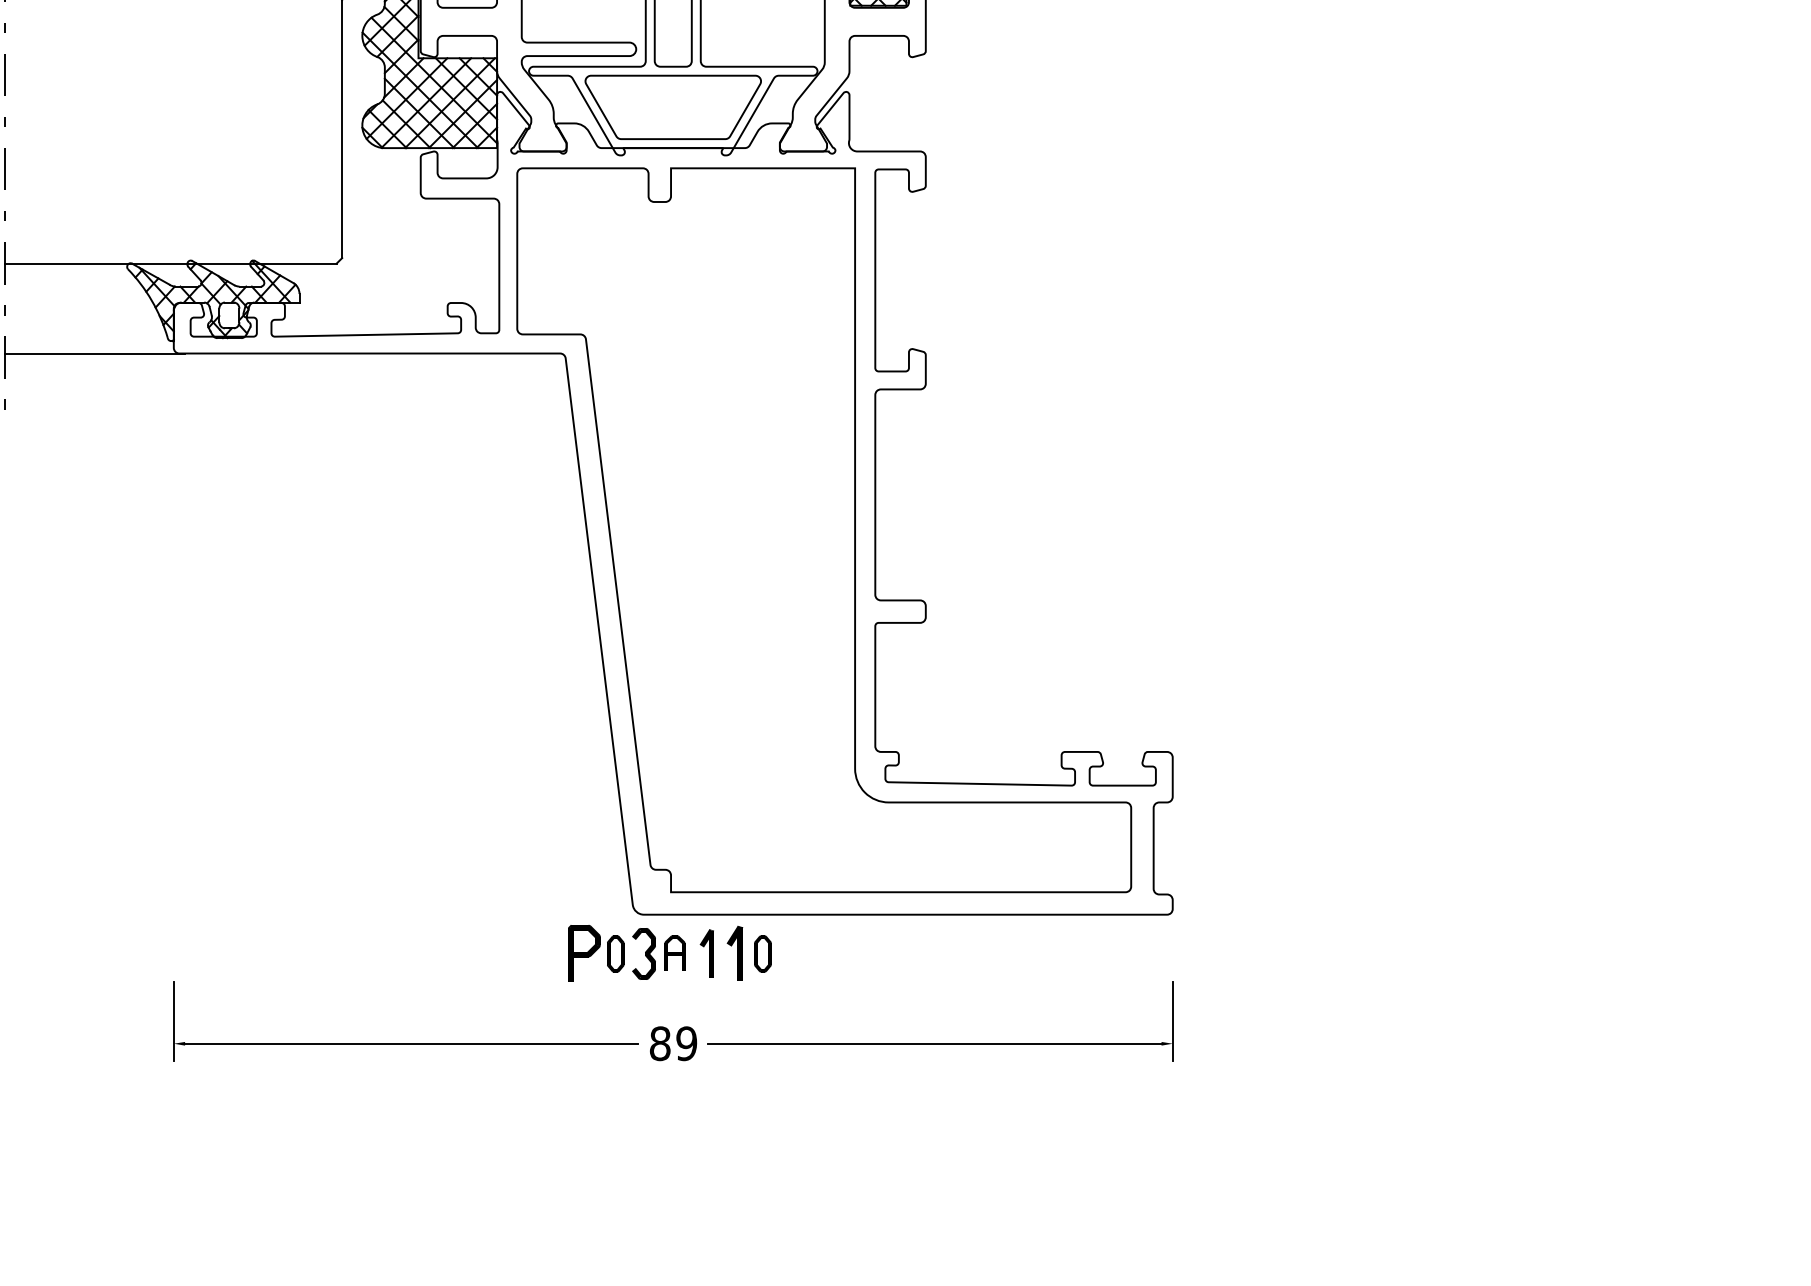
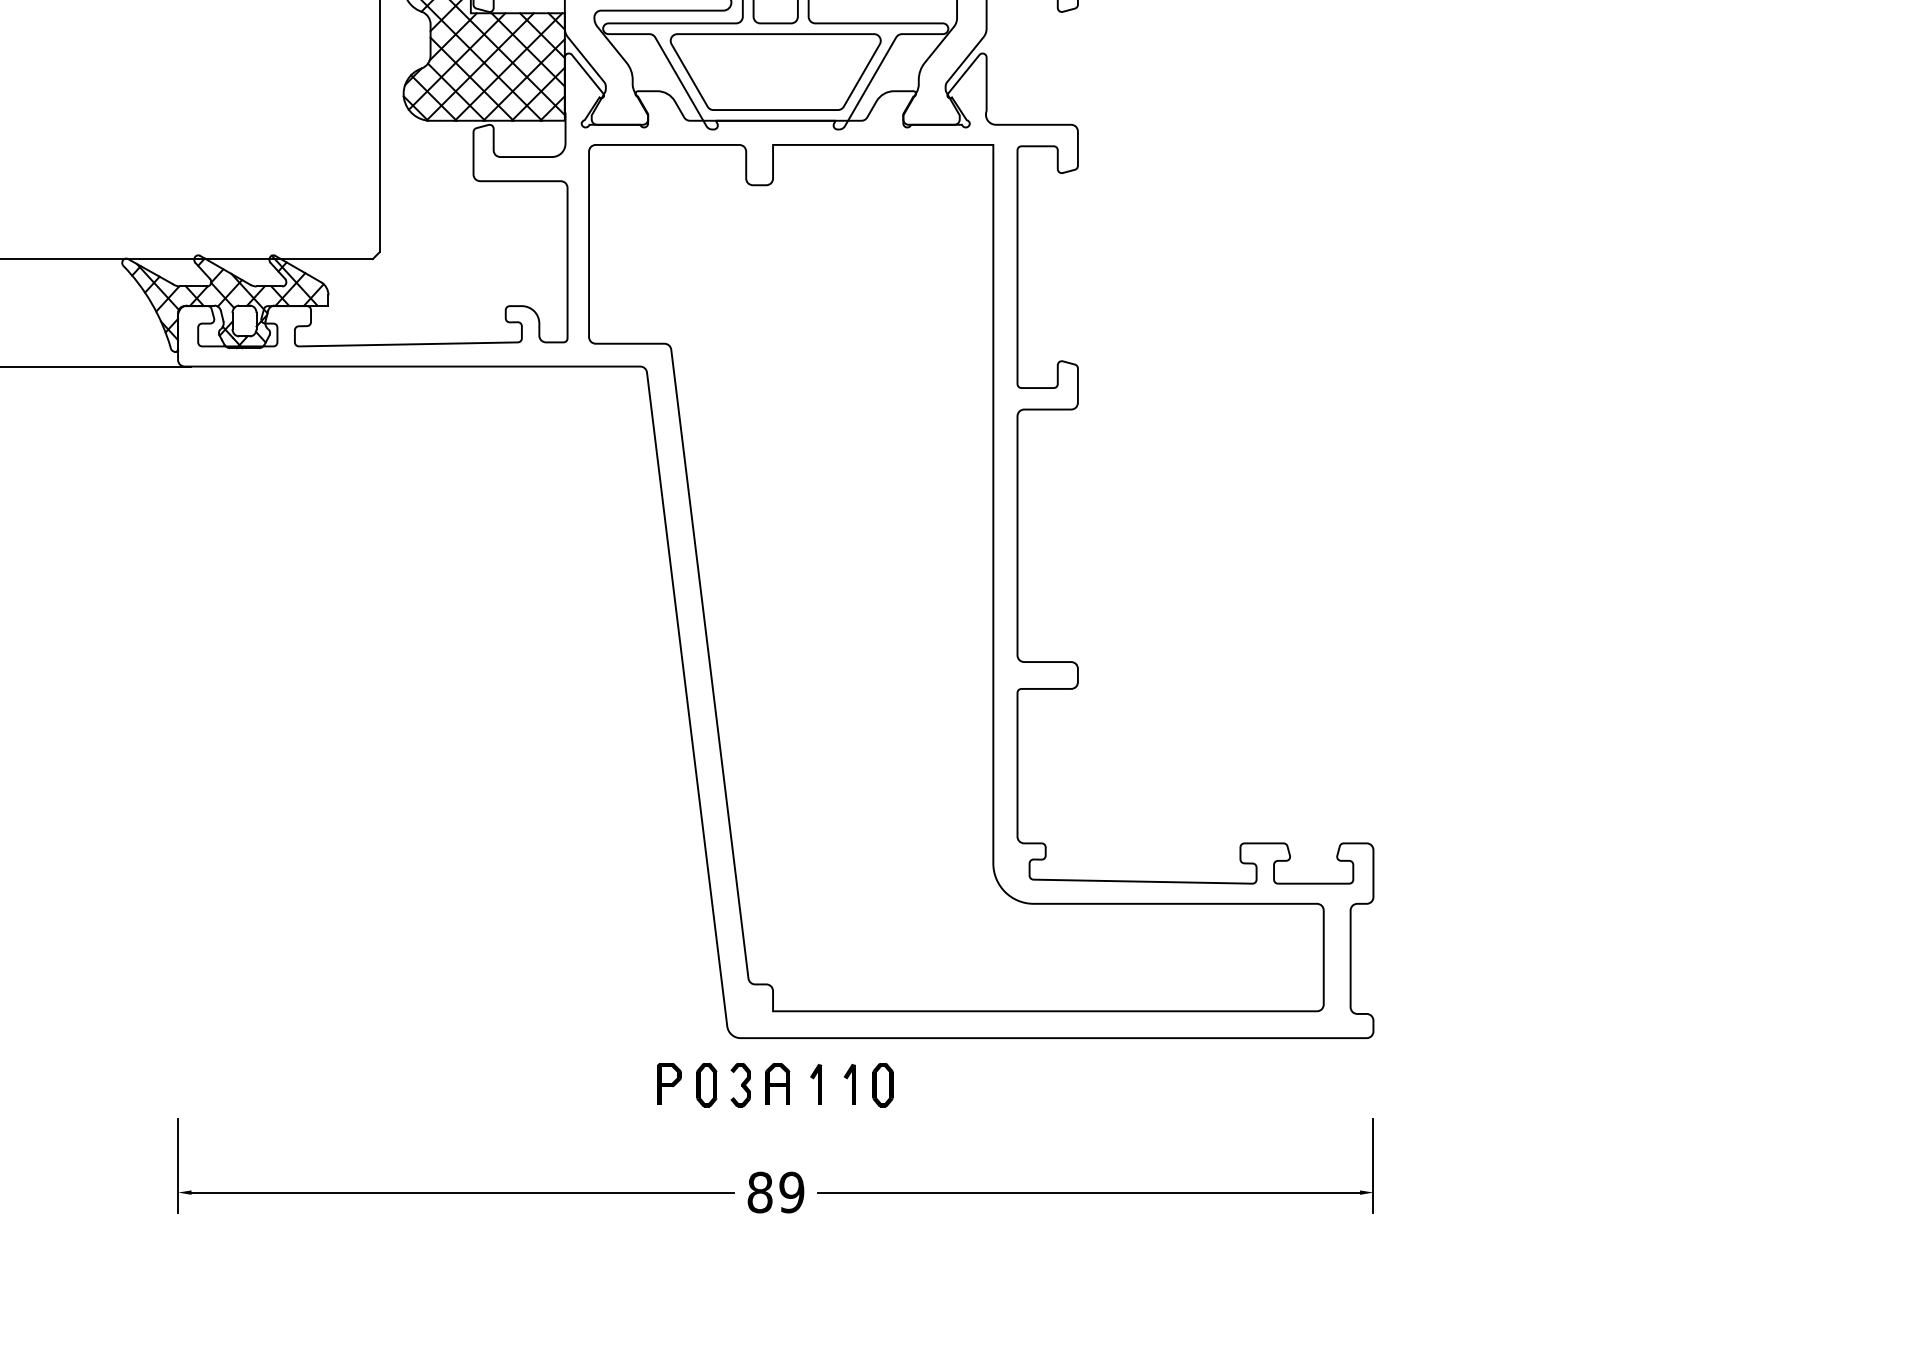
part: (584, 952) -> (669, 1083), size x0.62
part: (643, 953) -> (740, 1084), size x0.71
part: (707, 953) -> (816, 1084), size x0.71
part: (735, 953) -> (850, 1084), size x0.62

